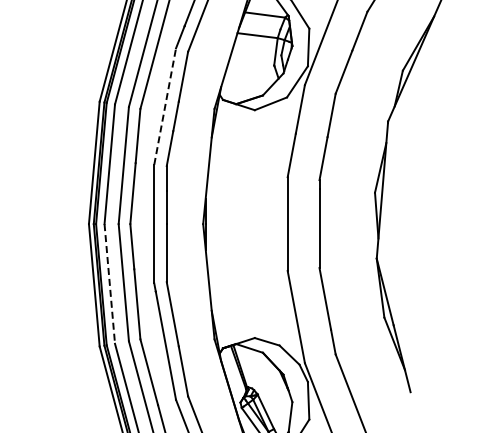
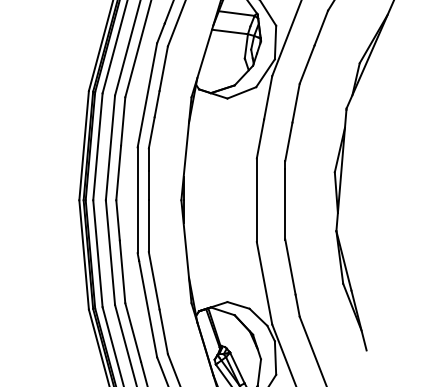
line: (165, 106) -> (147, 95), dashed -> solid
line: (109, 284) -> (97, 254), dashed -> solid

